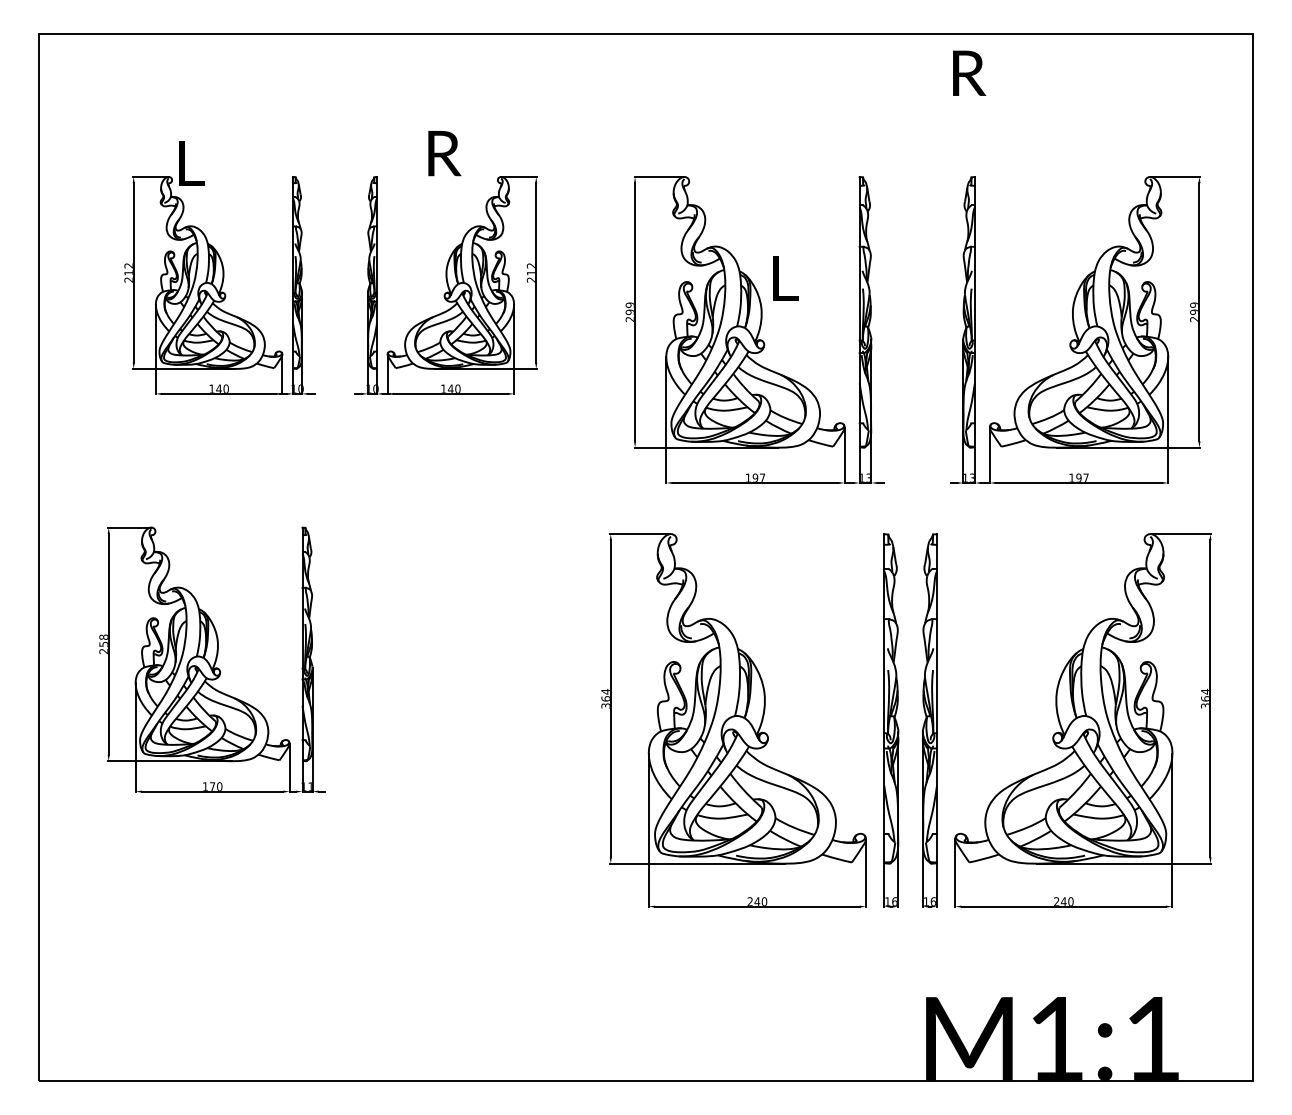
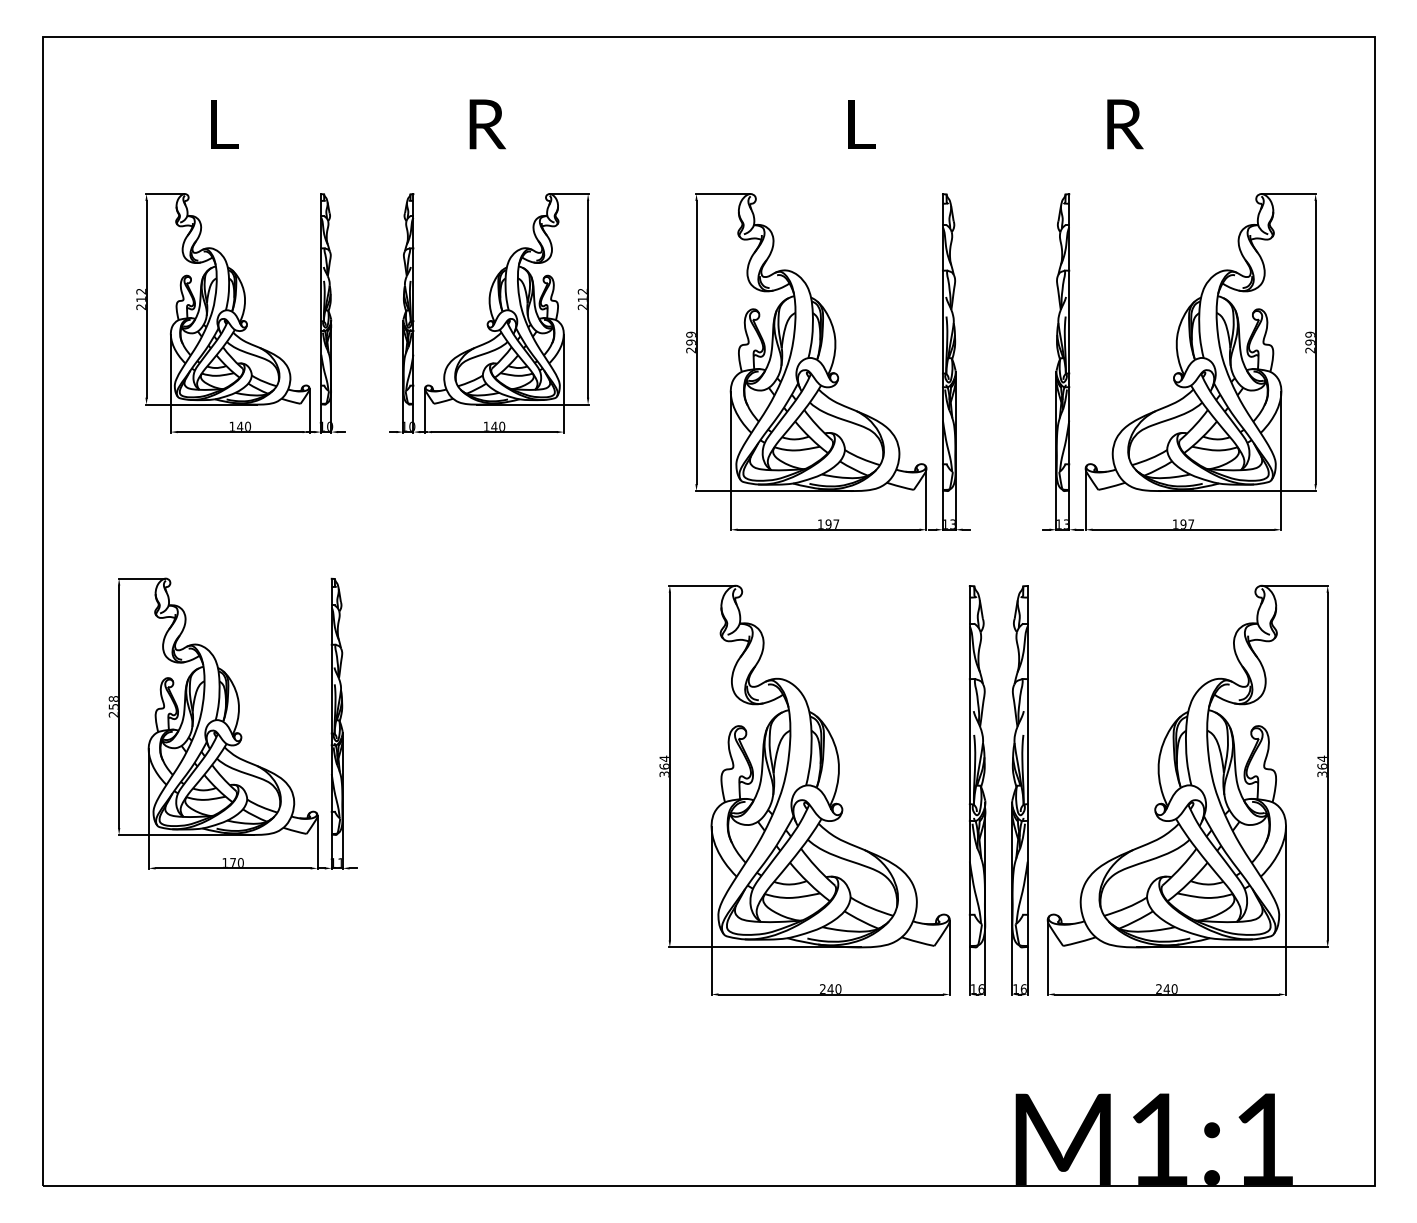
text: (969, 73) -> (1125, 124), moved
text: (444, 153) -> (487, 124), moved
text: (192, 163) -> (224, 124), moved
text: (785, 278) -> (861, 124), moved

